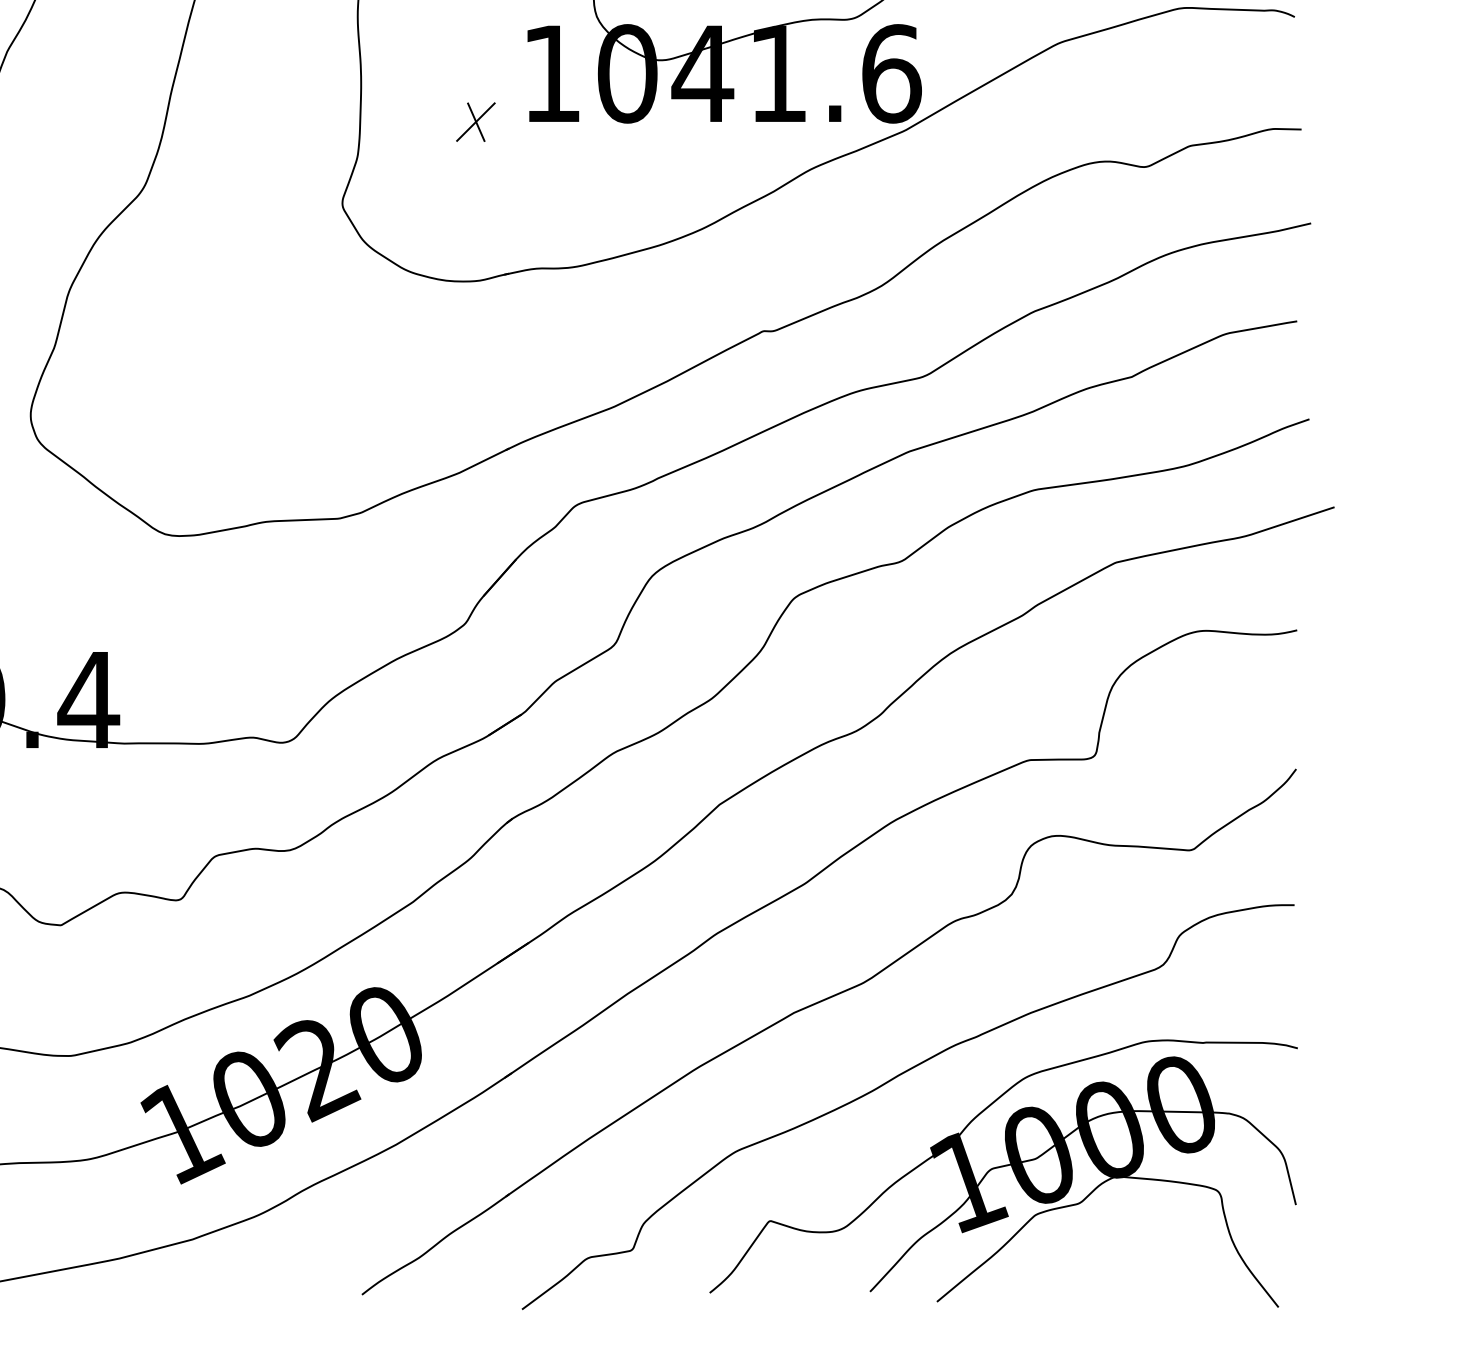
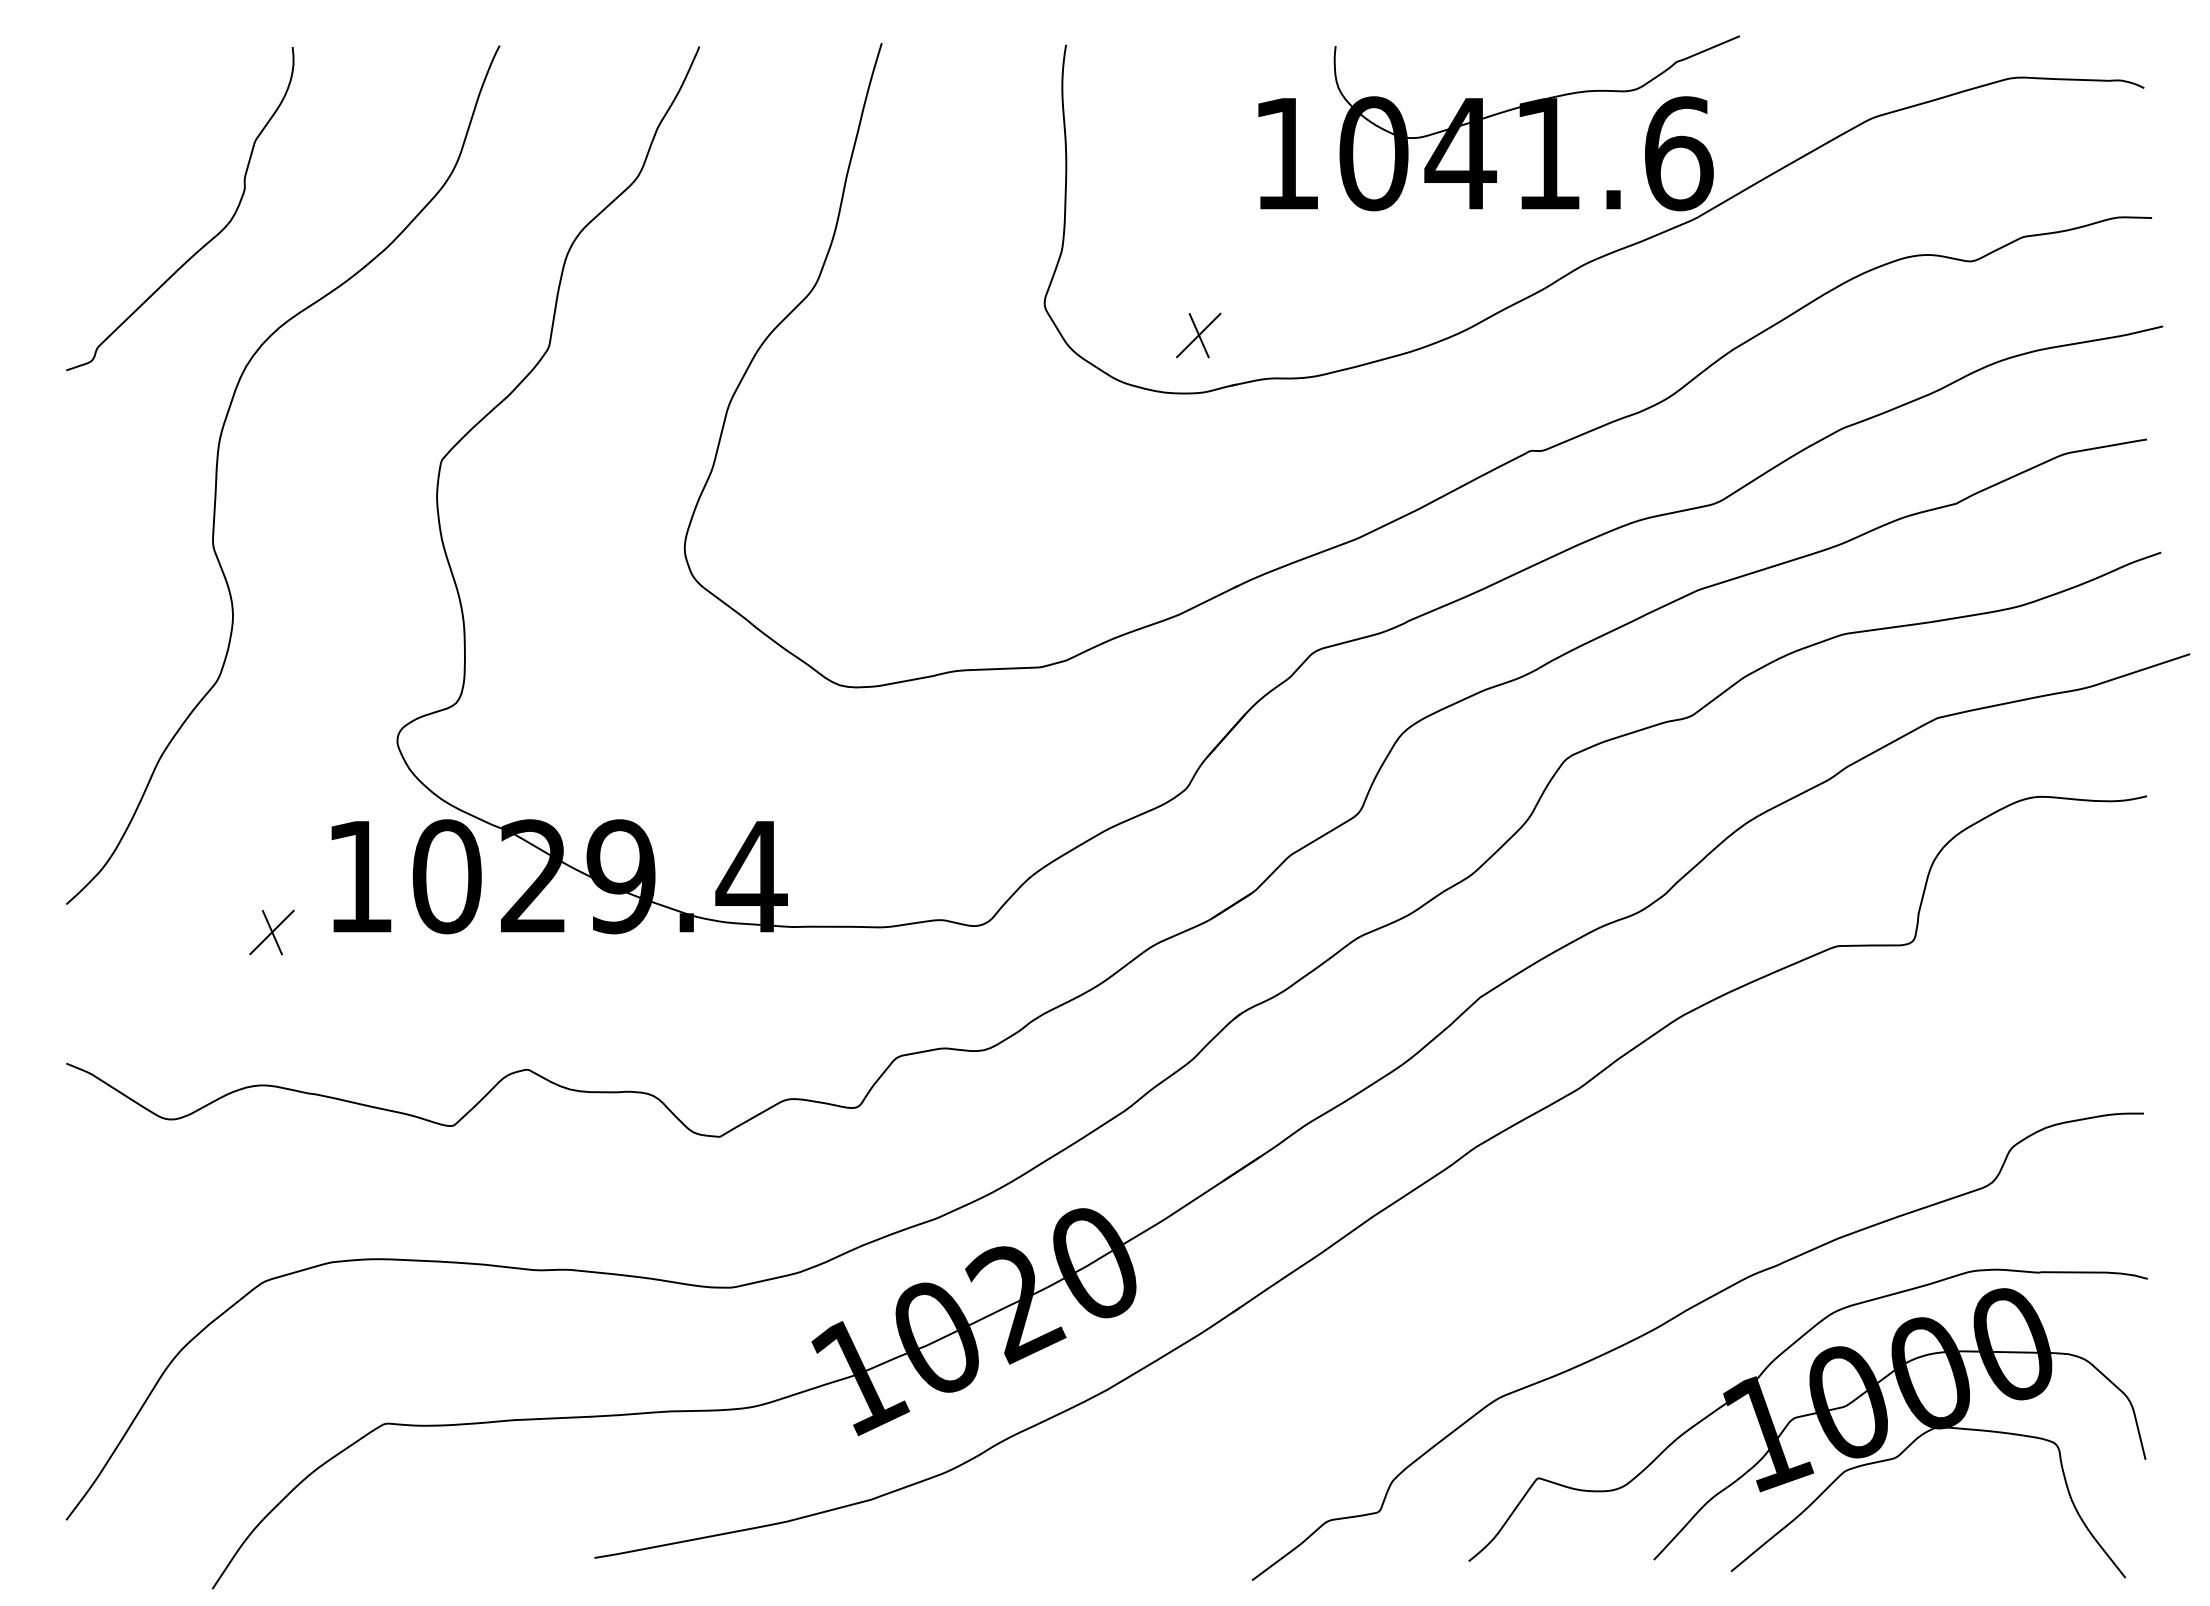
part: (475, 122) -> (1198, 335), moved
part: (817, 1003) -> (1593, 1227), removed

